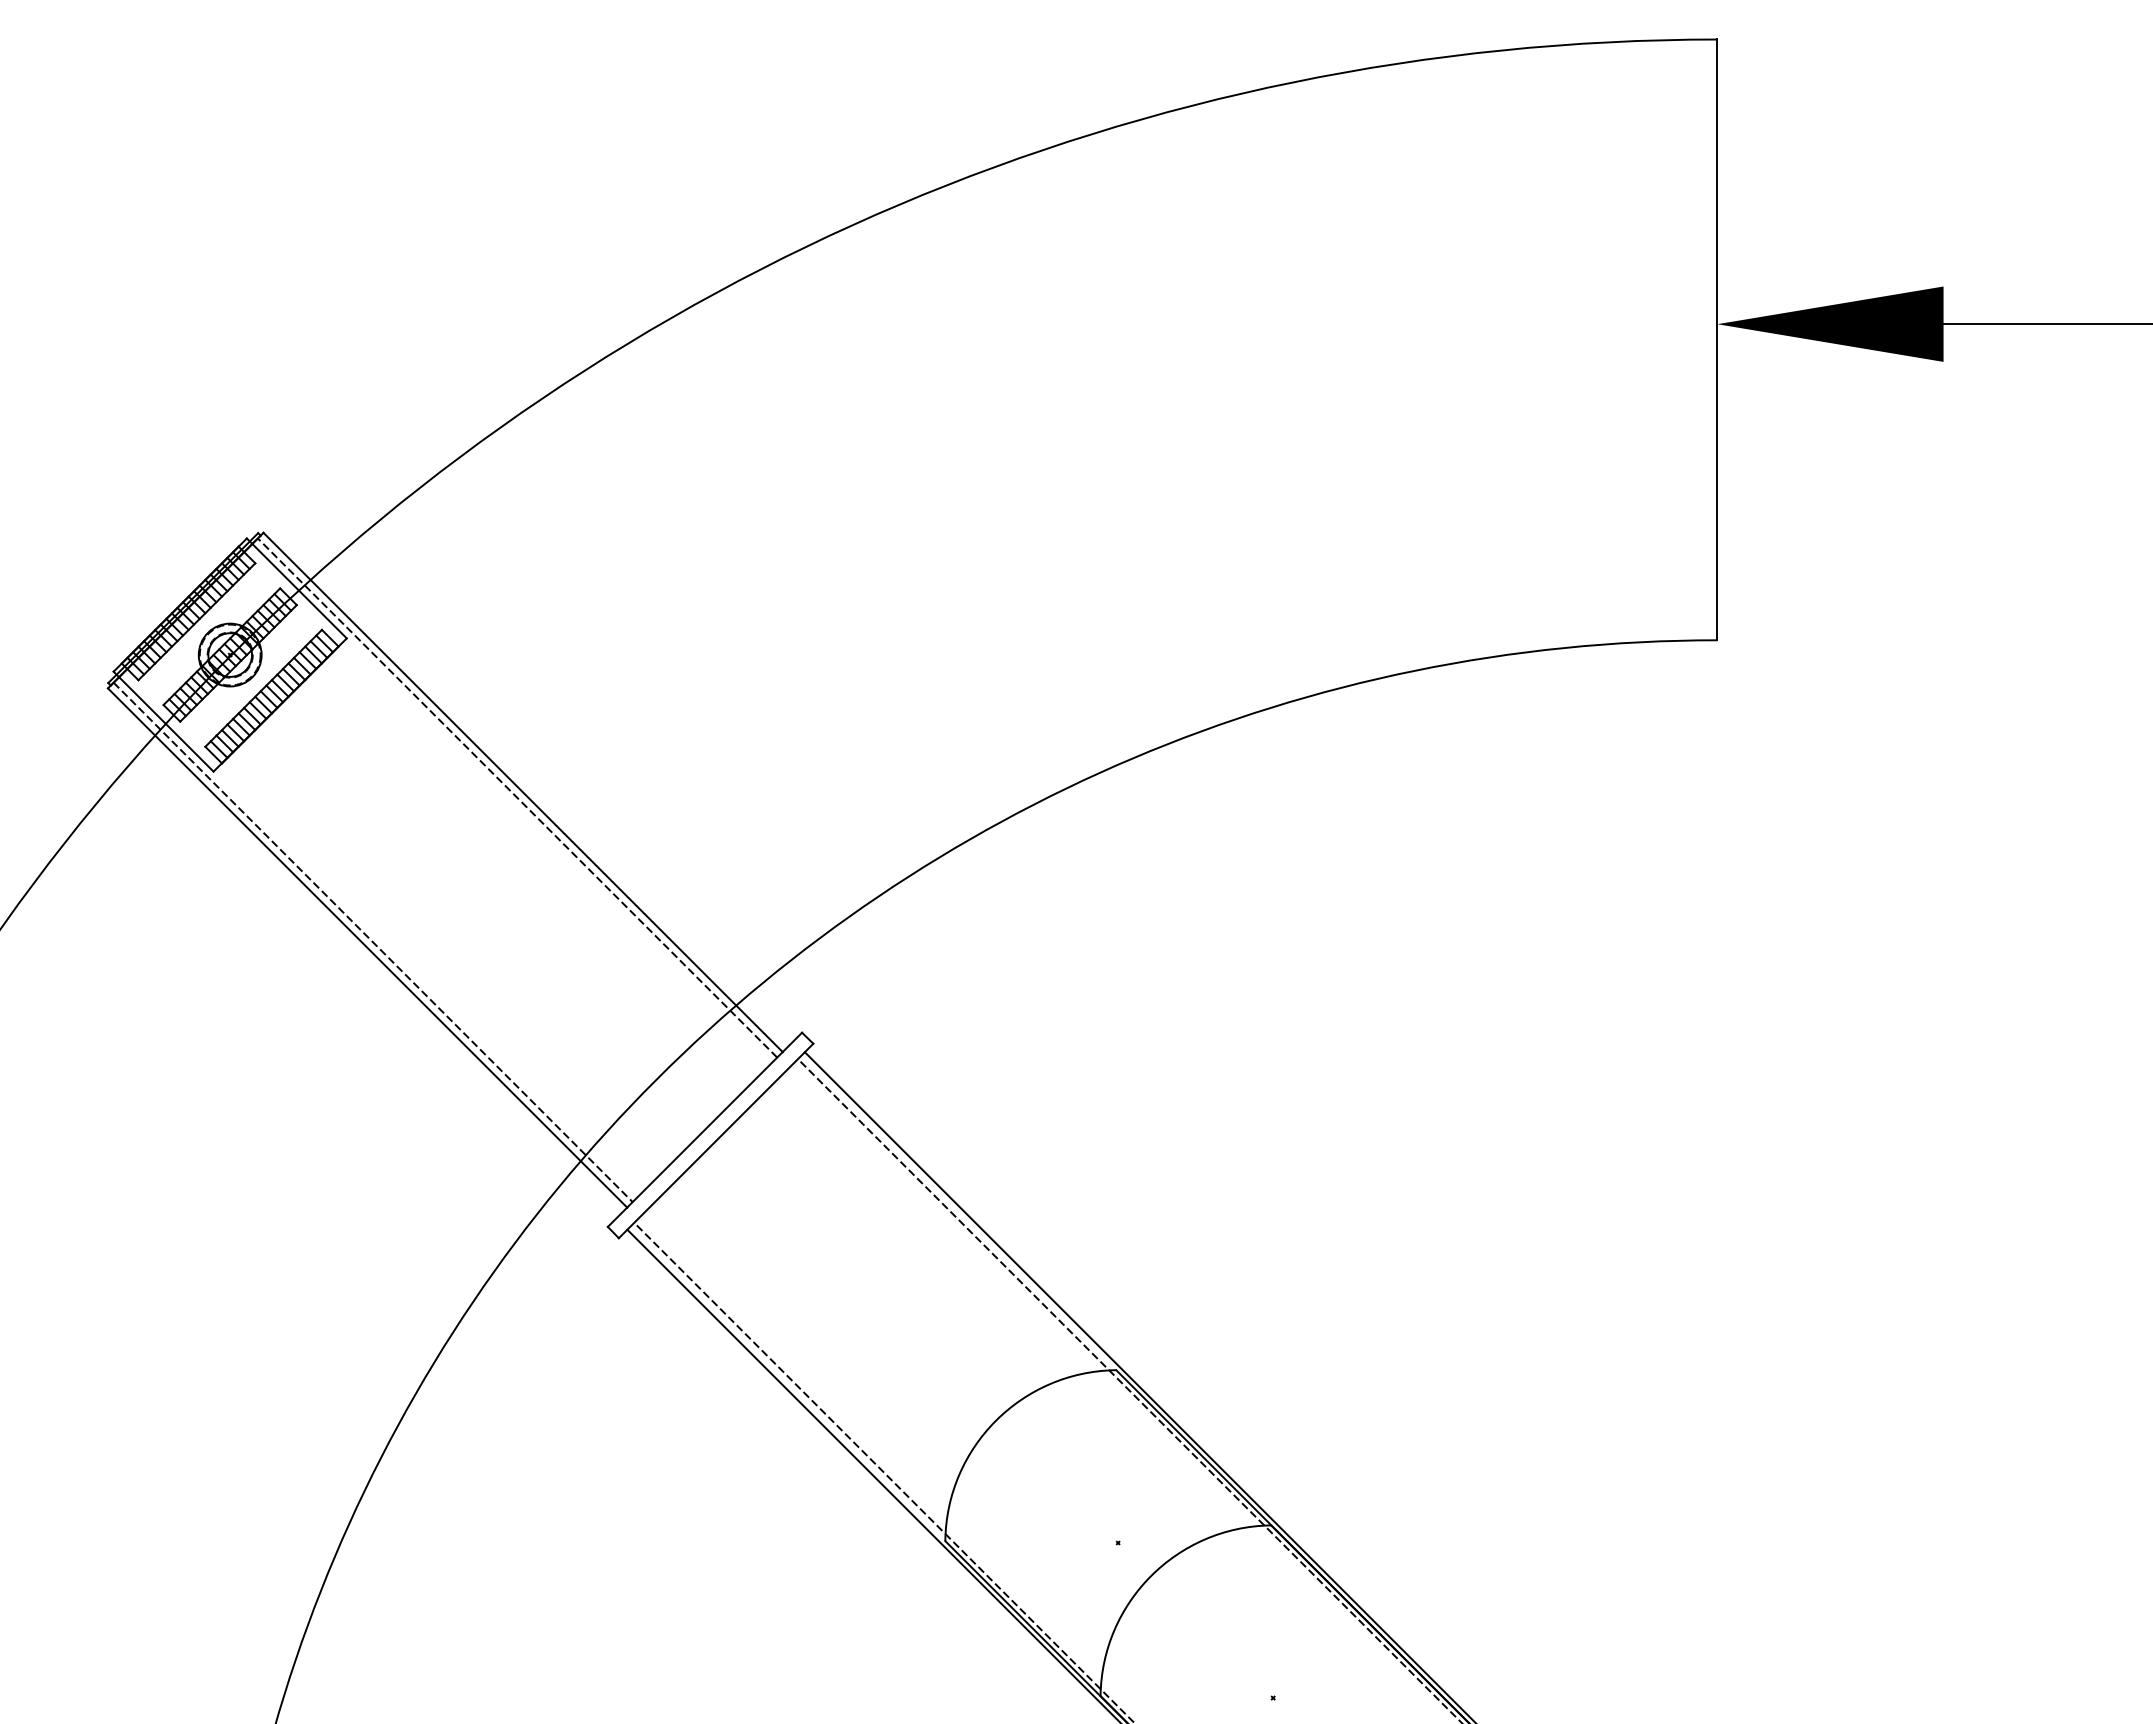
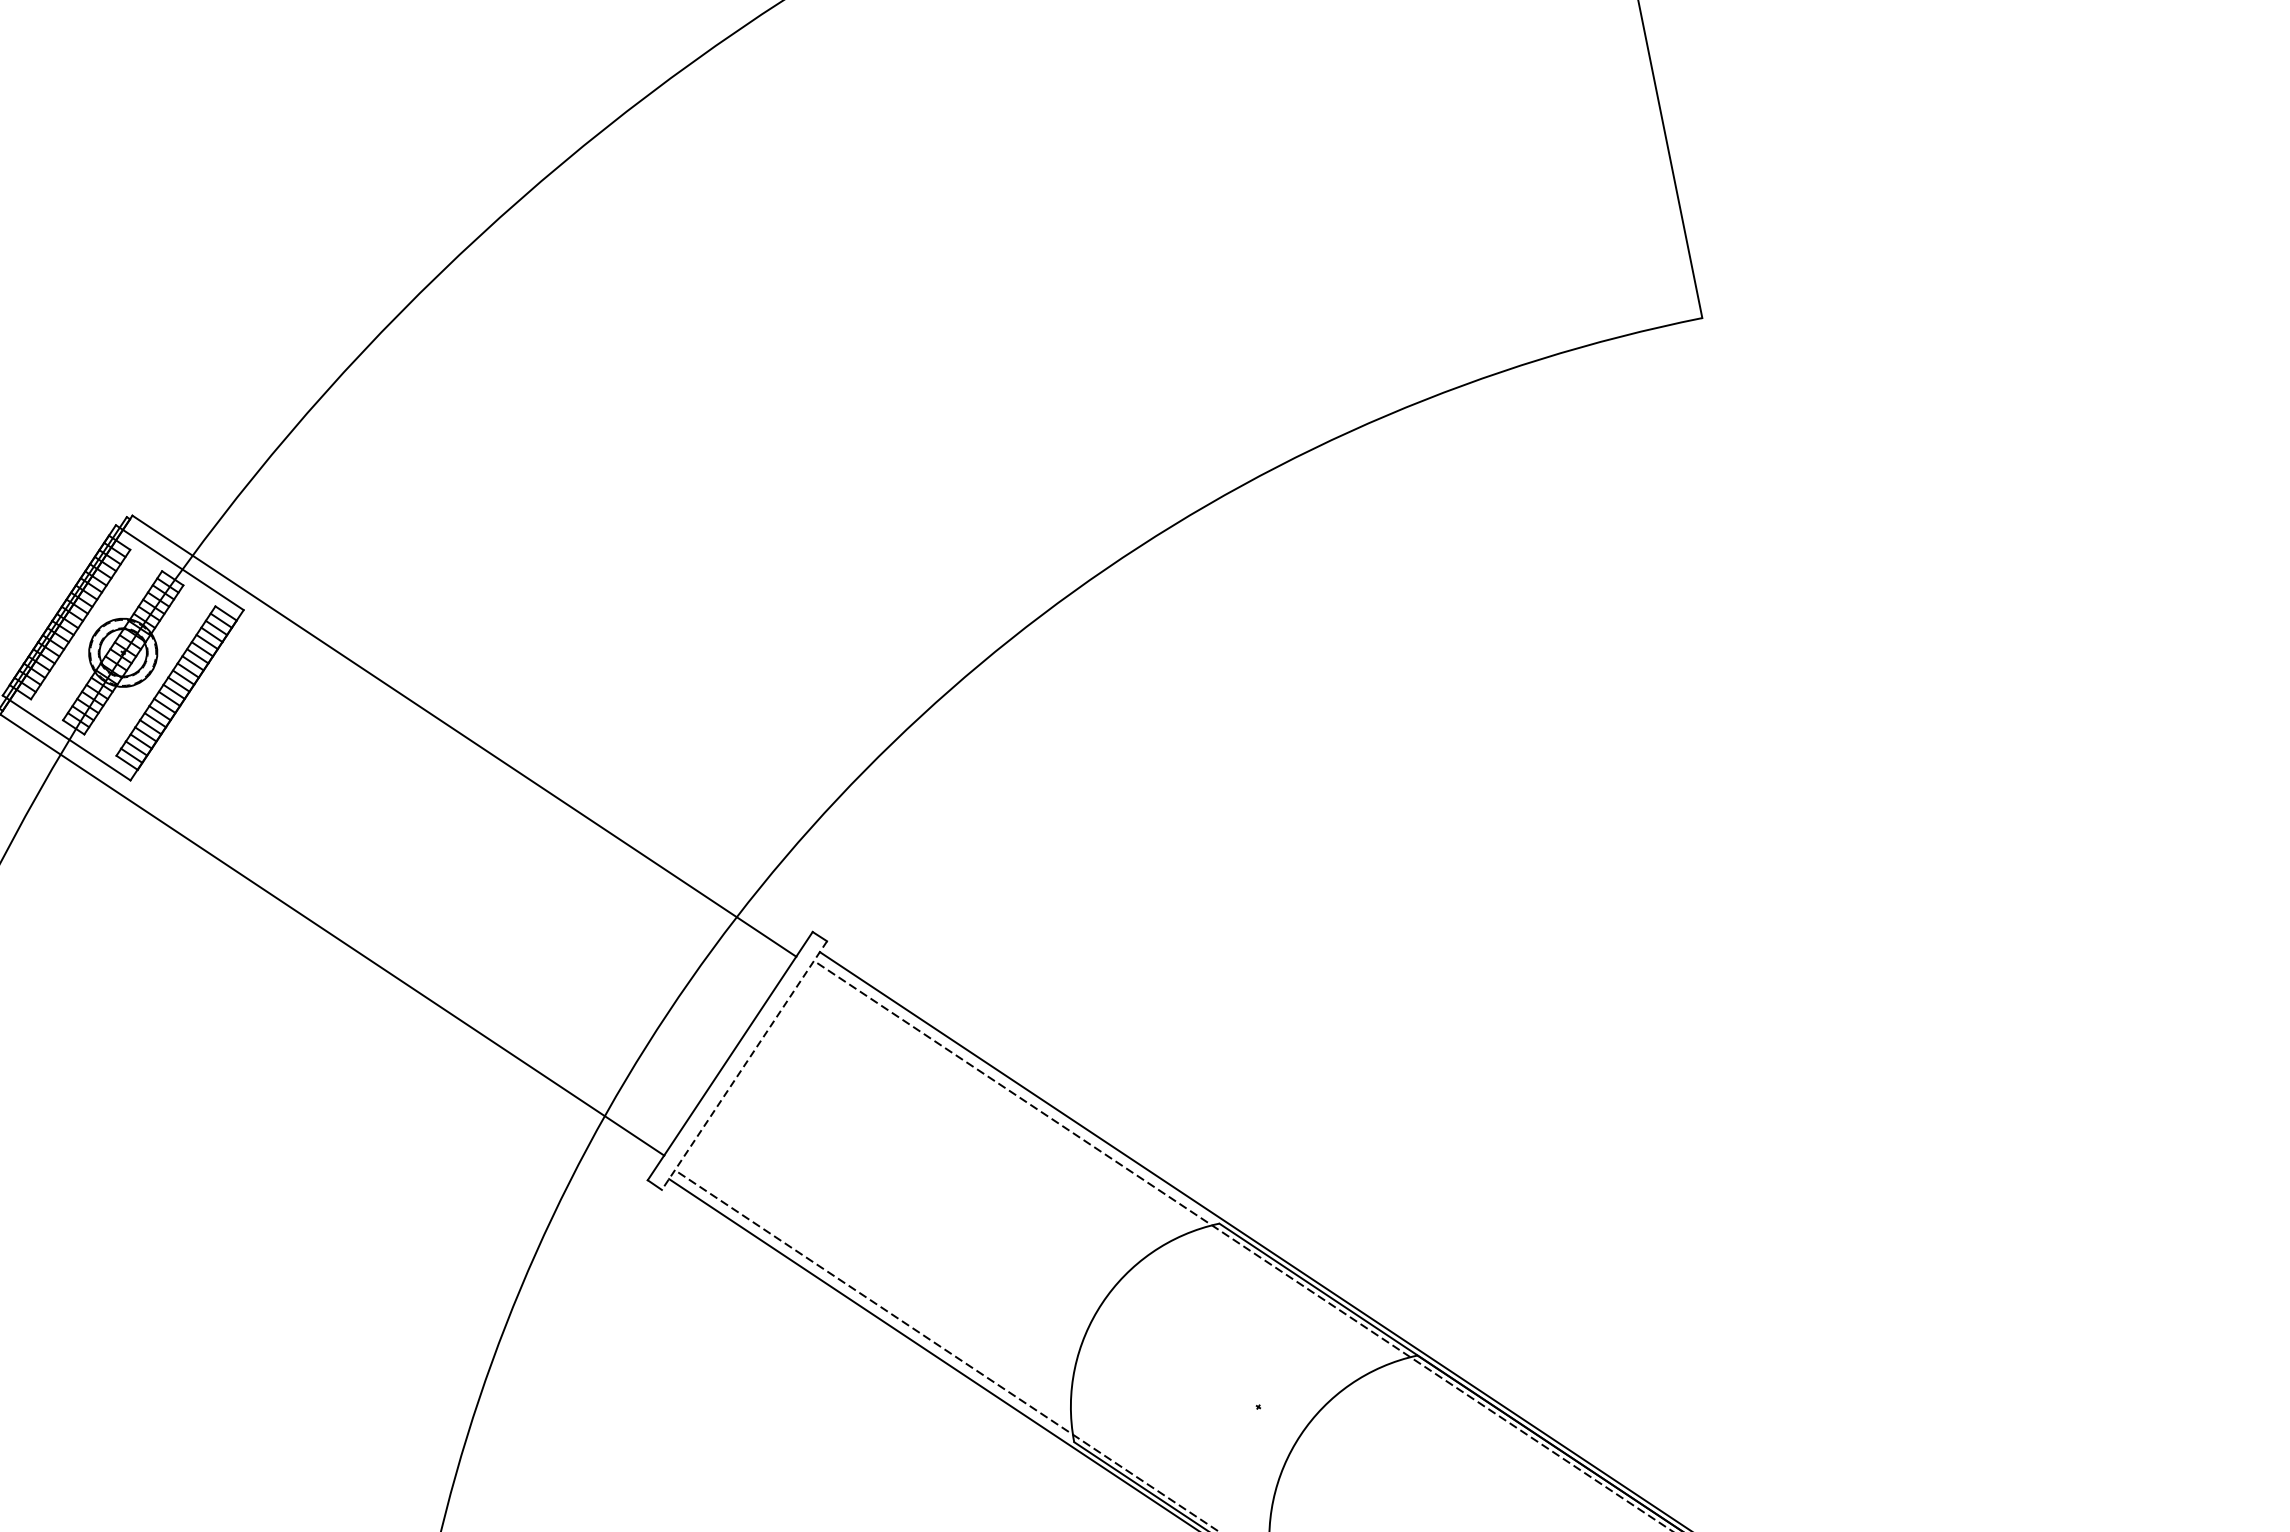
line: (517, 797) -> (459, 742), removed
line: (372, 942) -> (336, 928), removed
line: (716, 1140) -> (744, 1065), solid -> dashed

